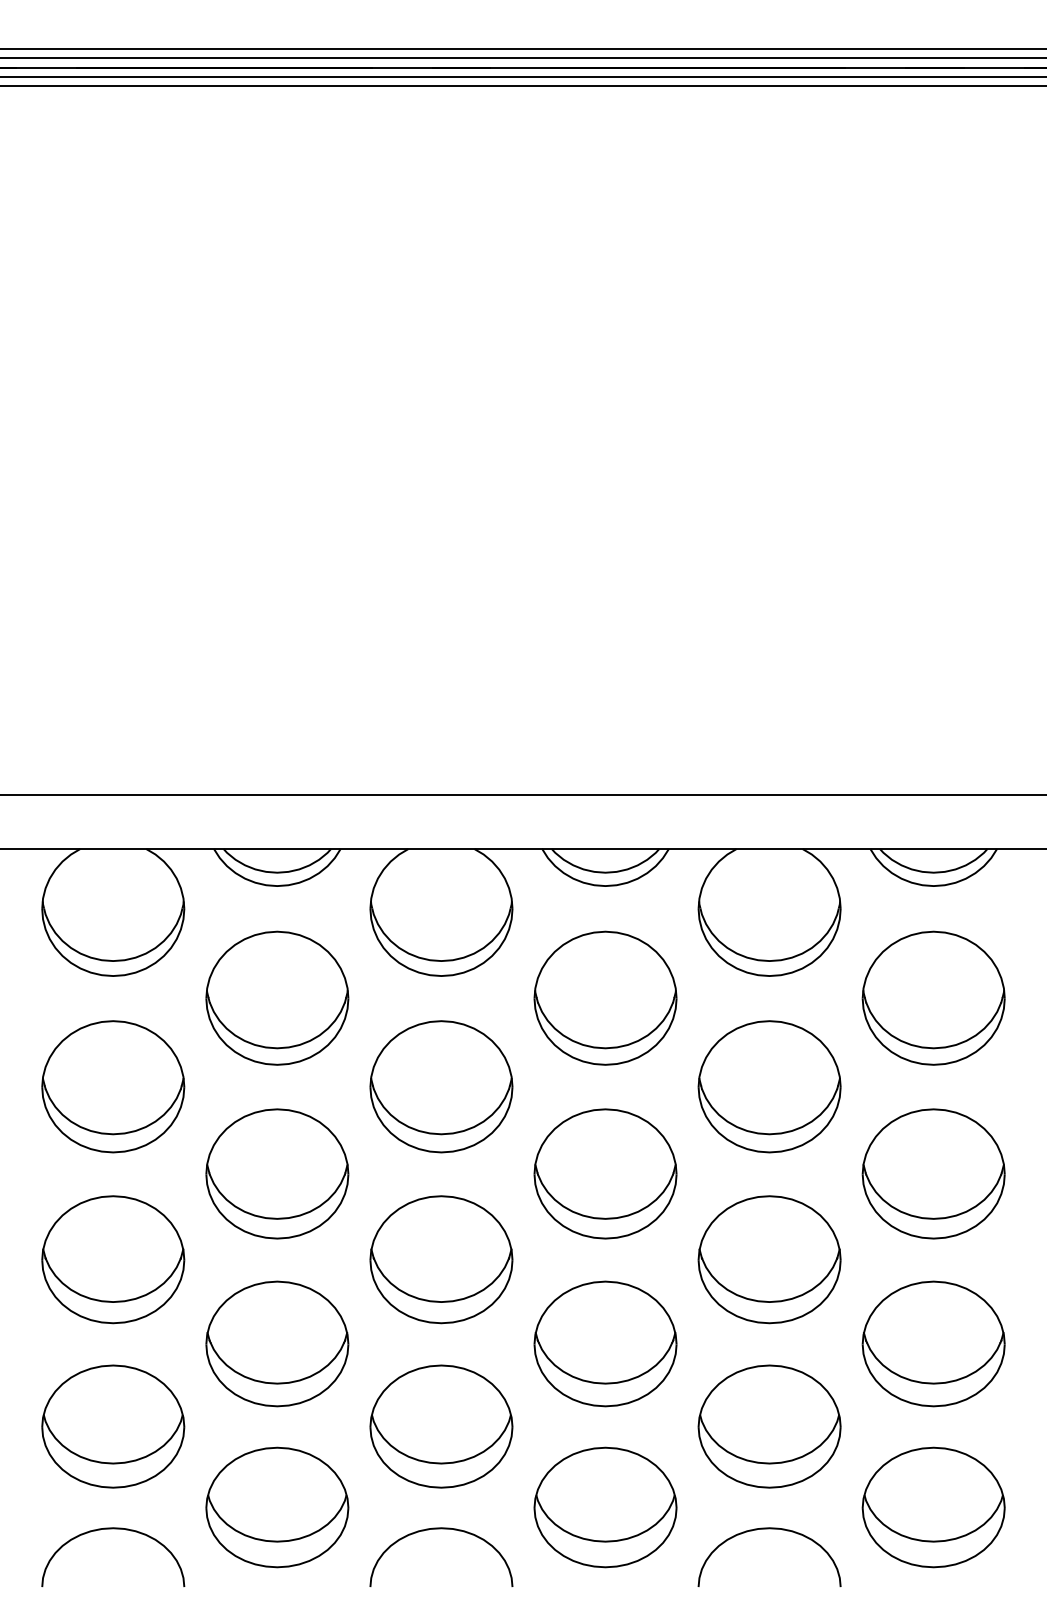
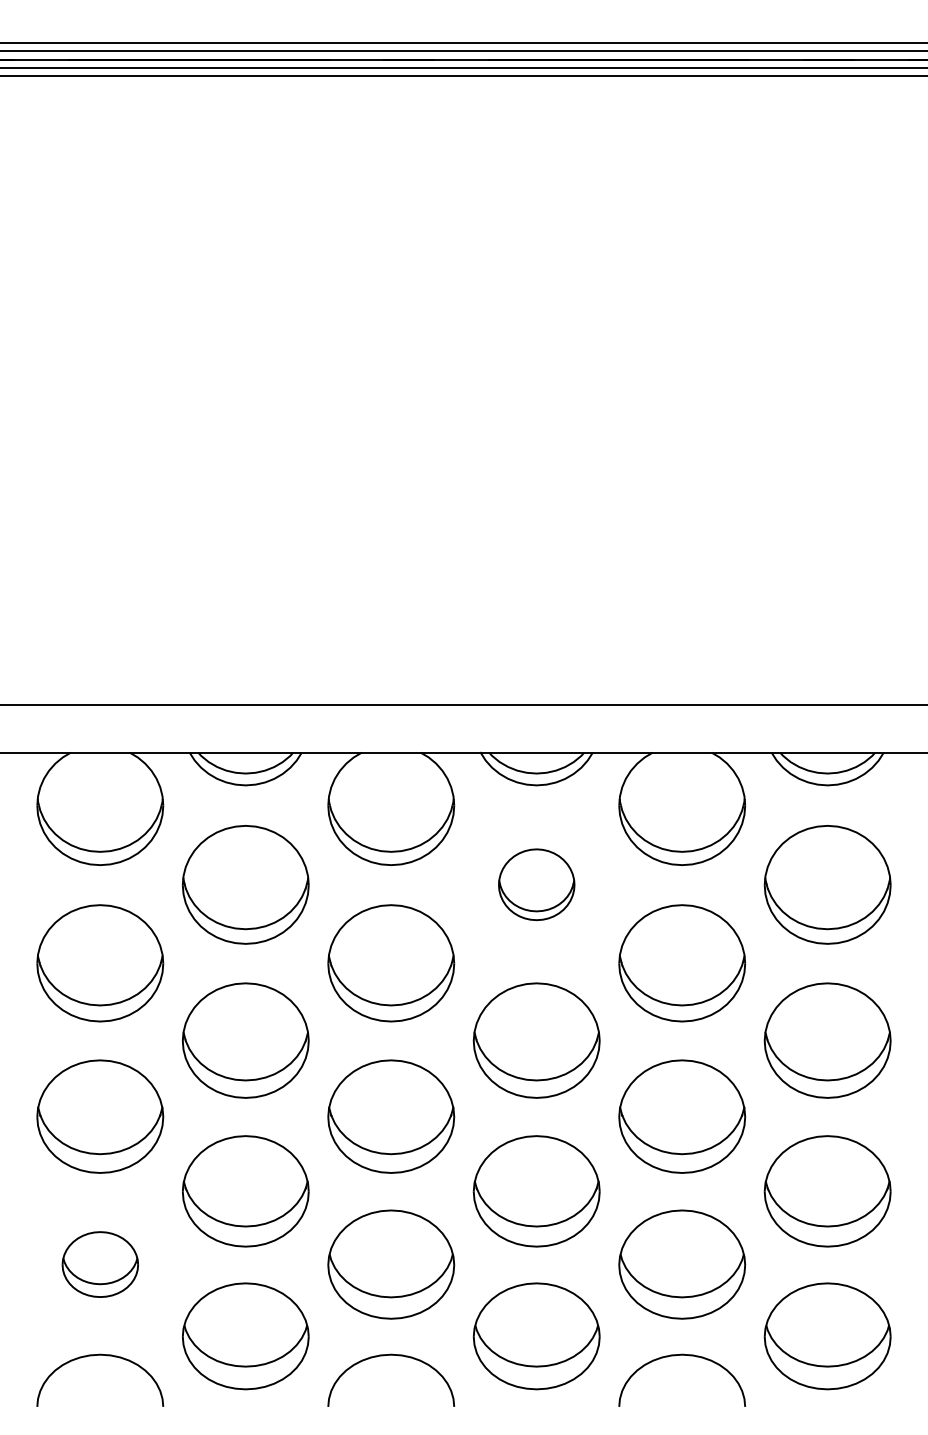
part: (605, 997) -> (536, 884), size x0.6
part: (113, 1426) -> (100, 1264), size x0.6

